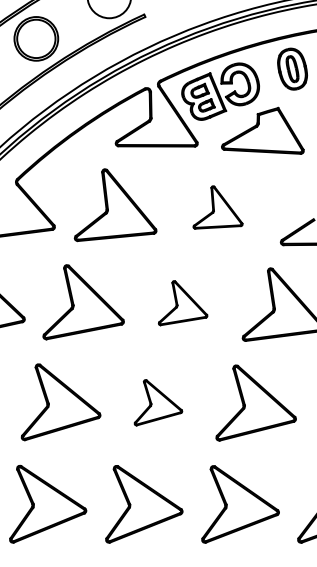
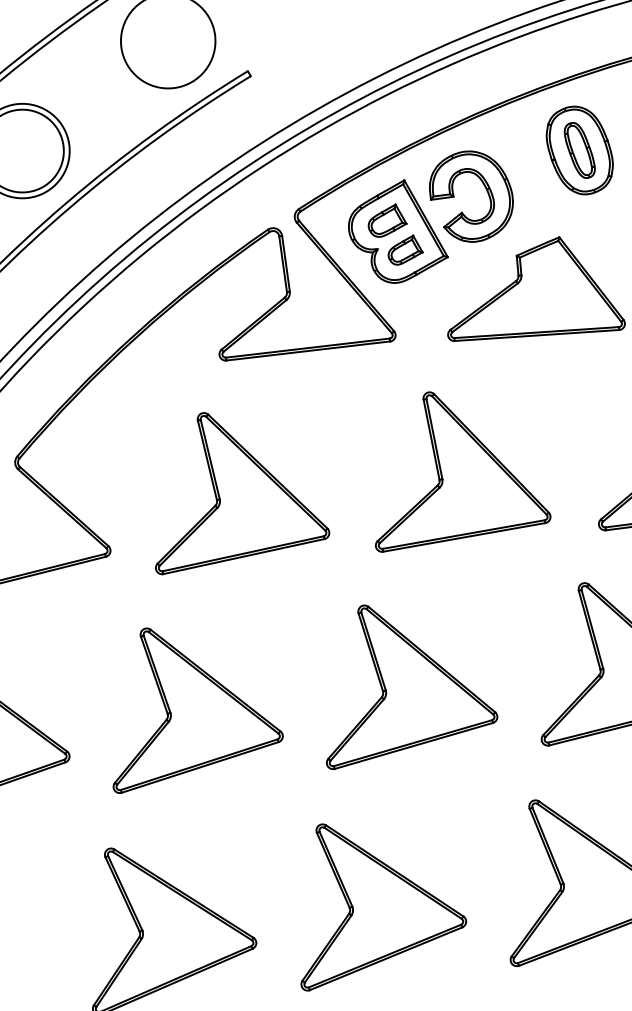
part: (217, 207) -> (454, 466), size x1.67
part: (182, 302) -> (403, 679), size x1.67
part: (158, 402) -> (377, 899), size x1.67

